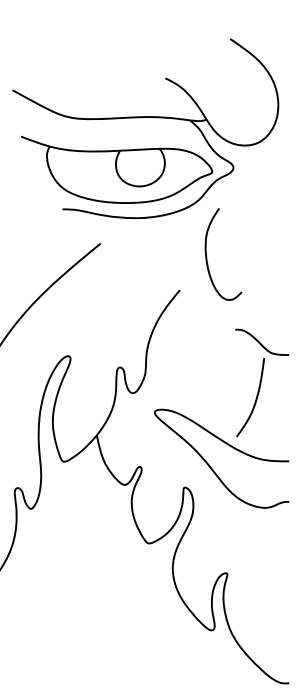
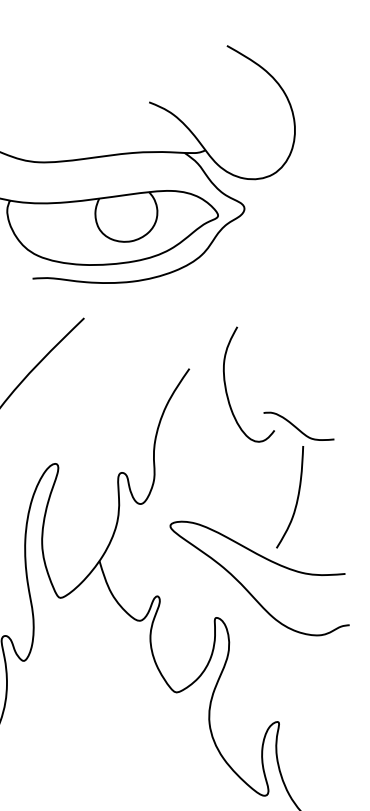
curve: (207, 257) -> (227, 390), moved

